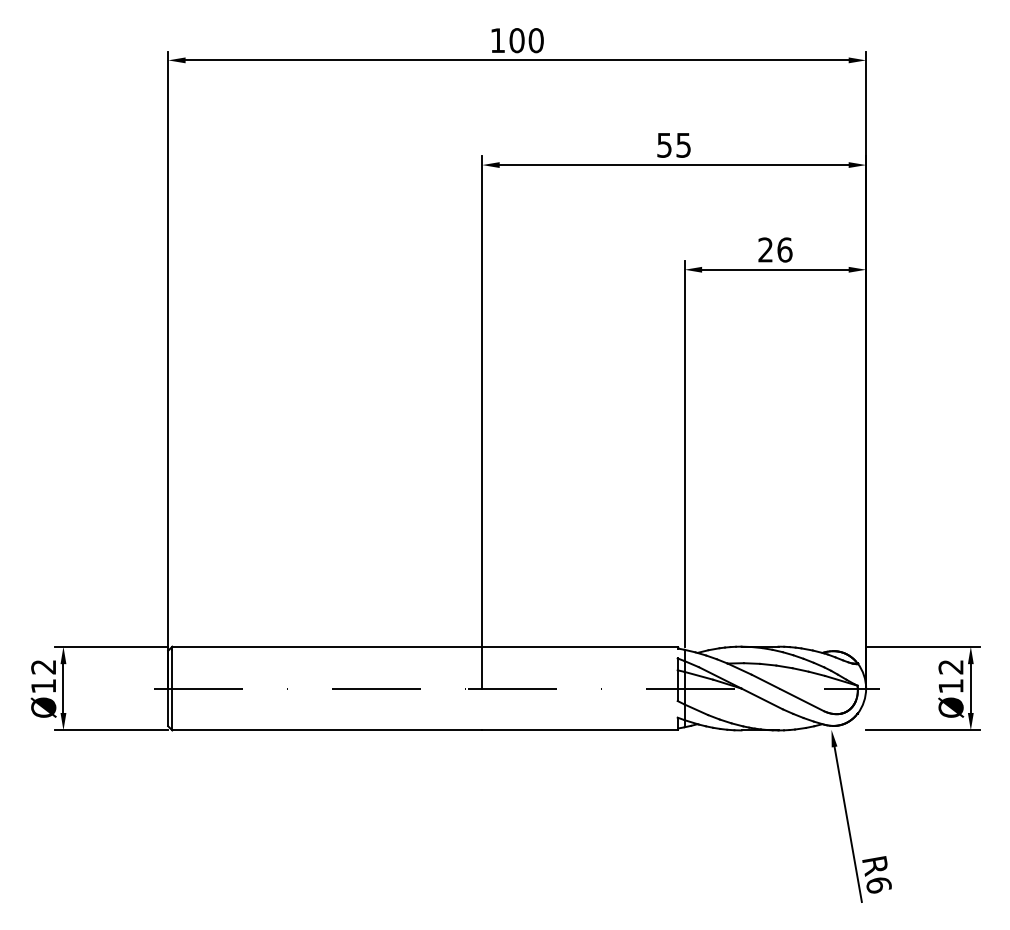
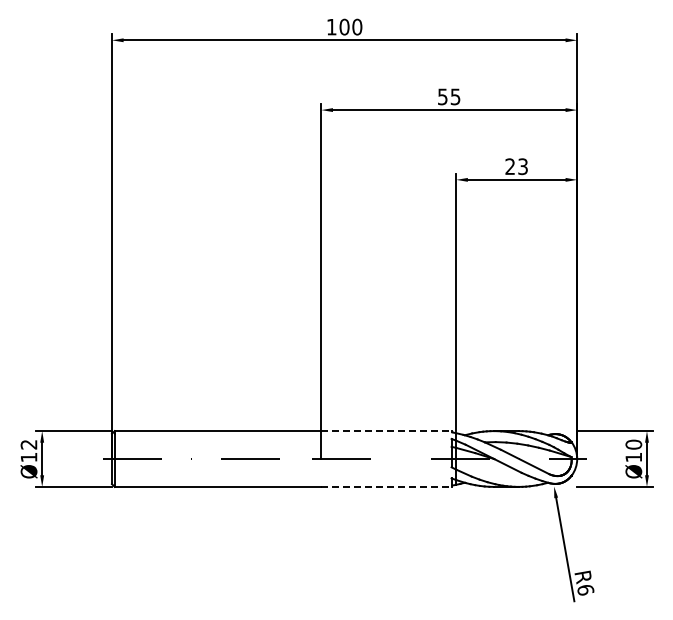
text: (785, 249) -> (523, 166), 26 -> 23
line: (580, 647) -> (386, 431), solid -> dashed
text: (950, 666) -> (633, 444), Ø12 -> Ø10
line: (580, 729) -> (386, 486), solid -> dashed

